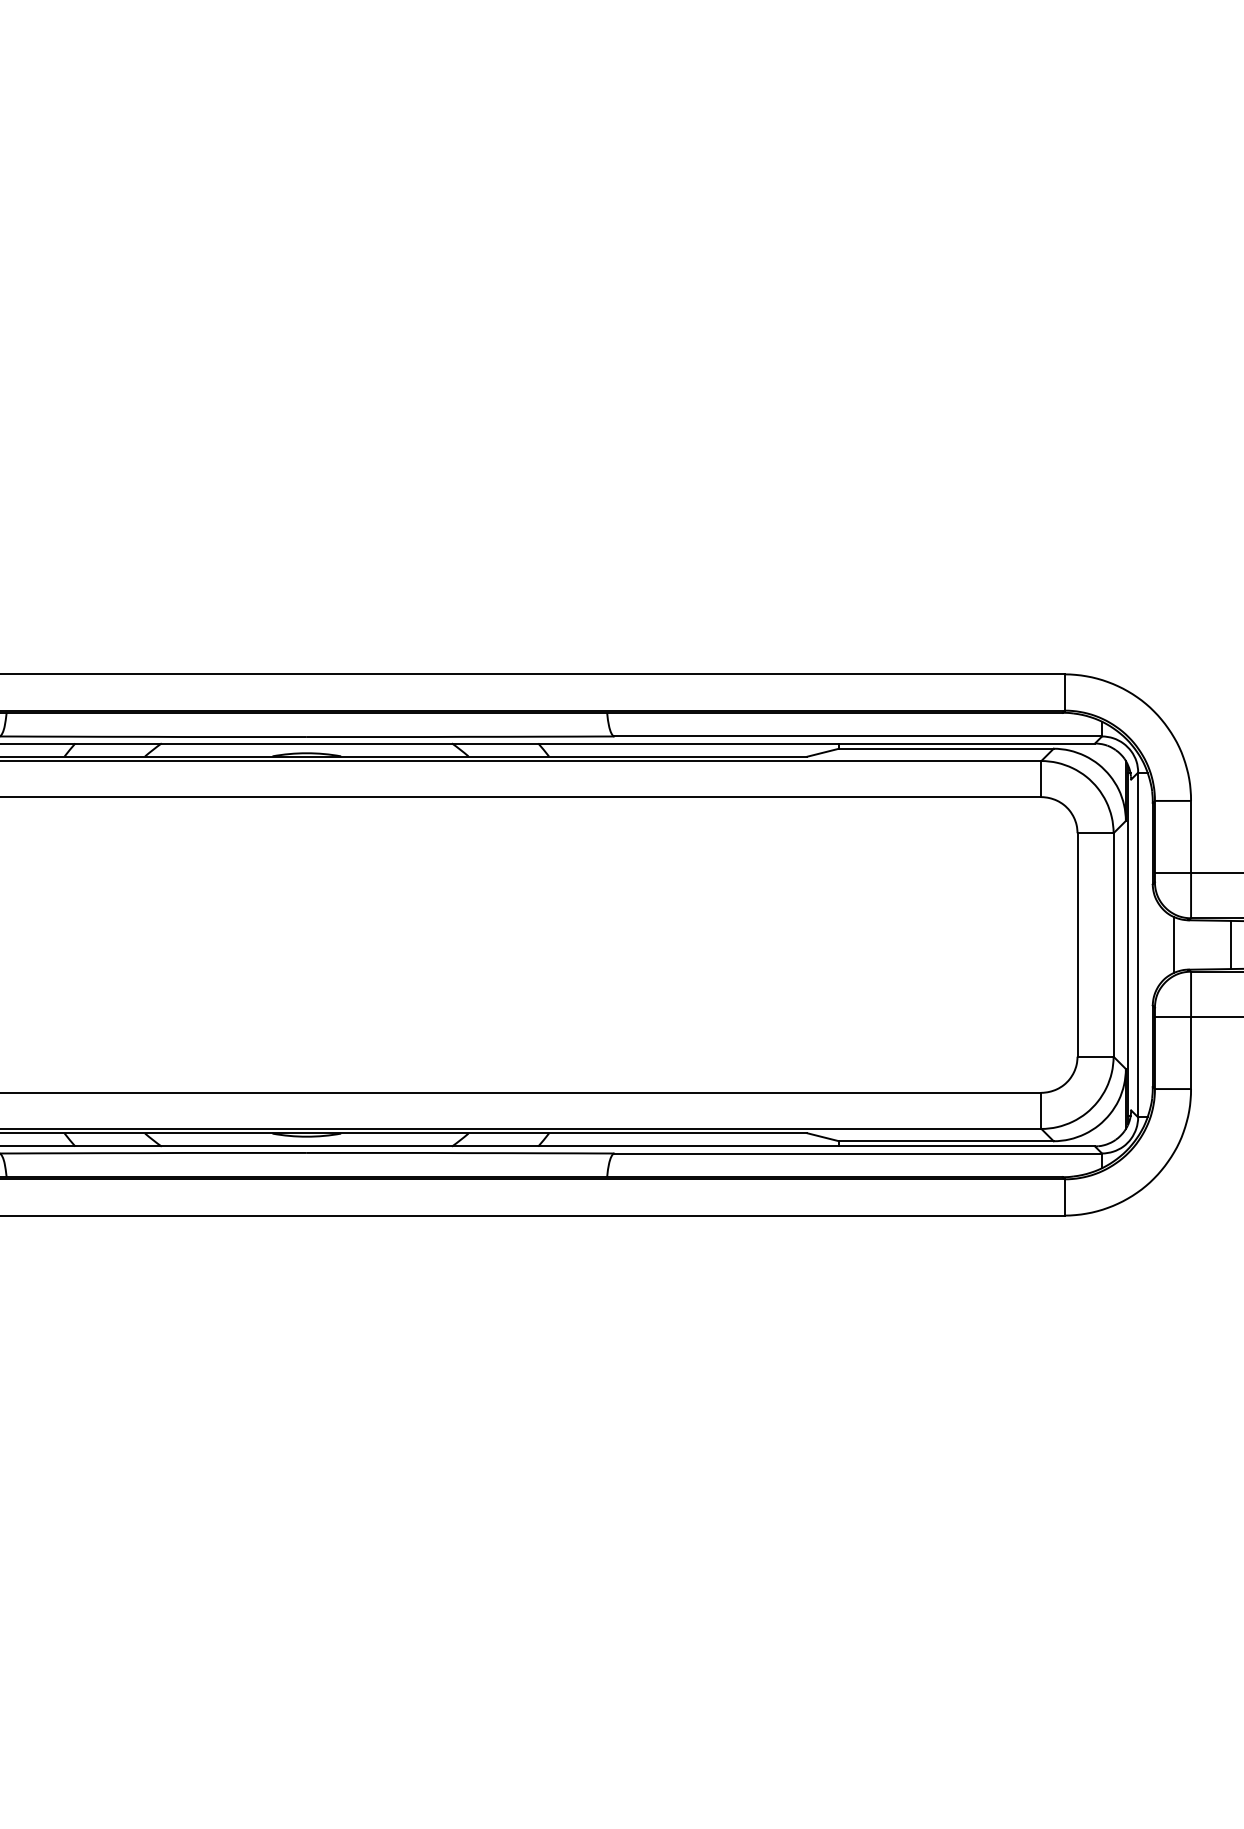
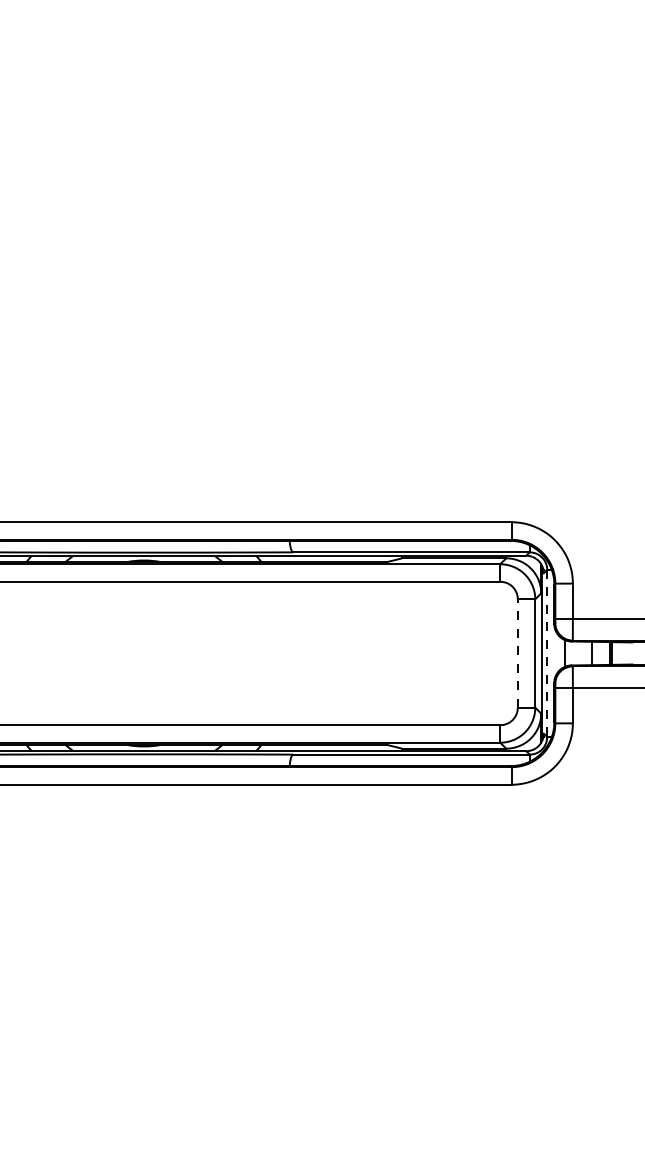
line: (1076, 944) -> (517, 653), solid -> dashed
line: (1138, 944) -> (547, 653), solid -> dashed

